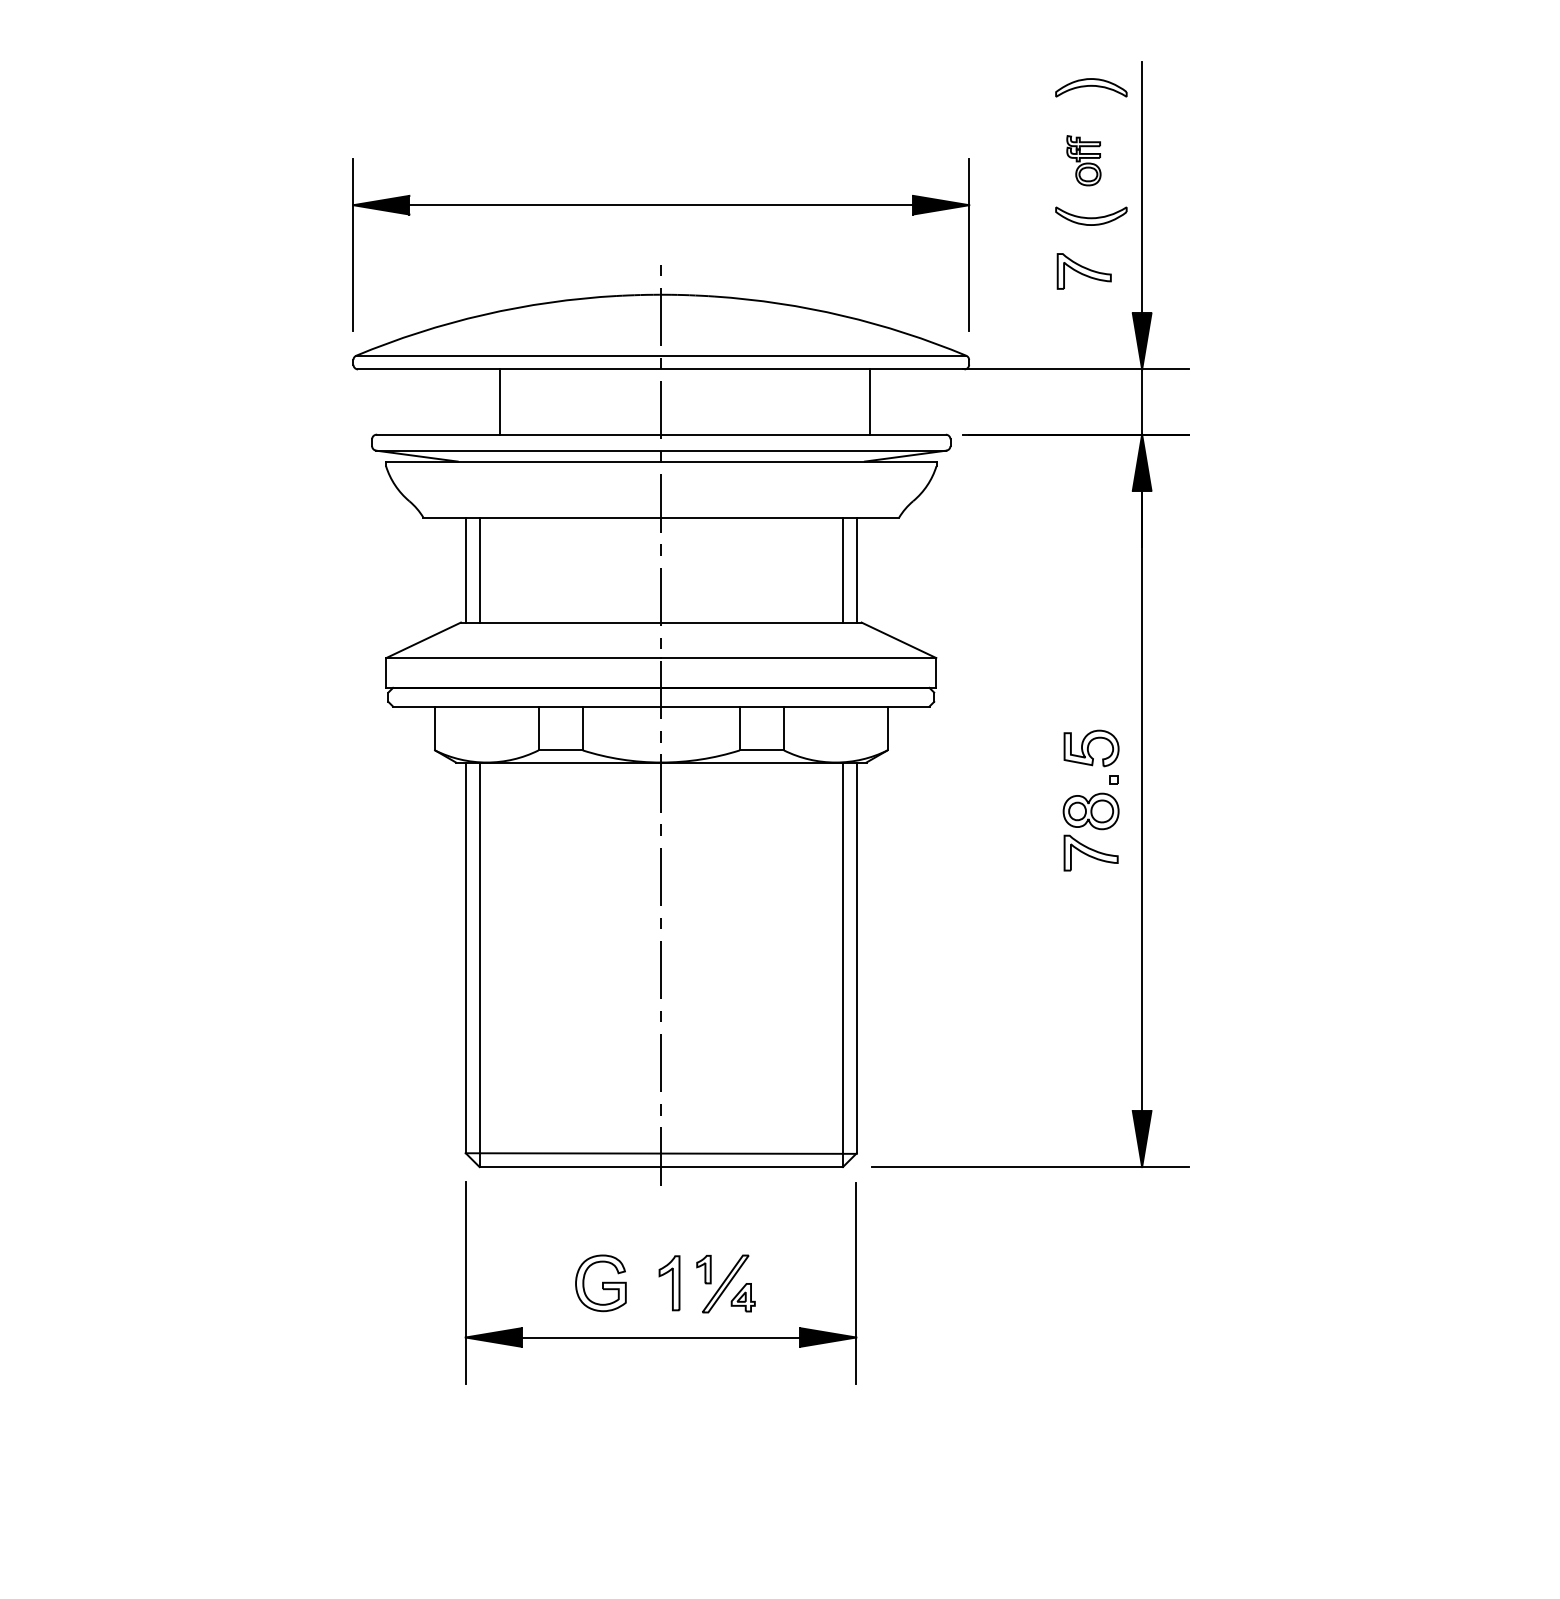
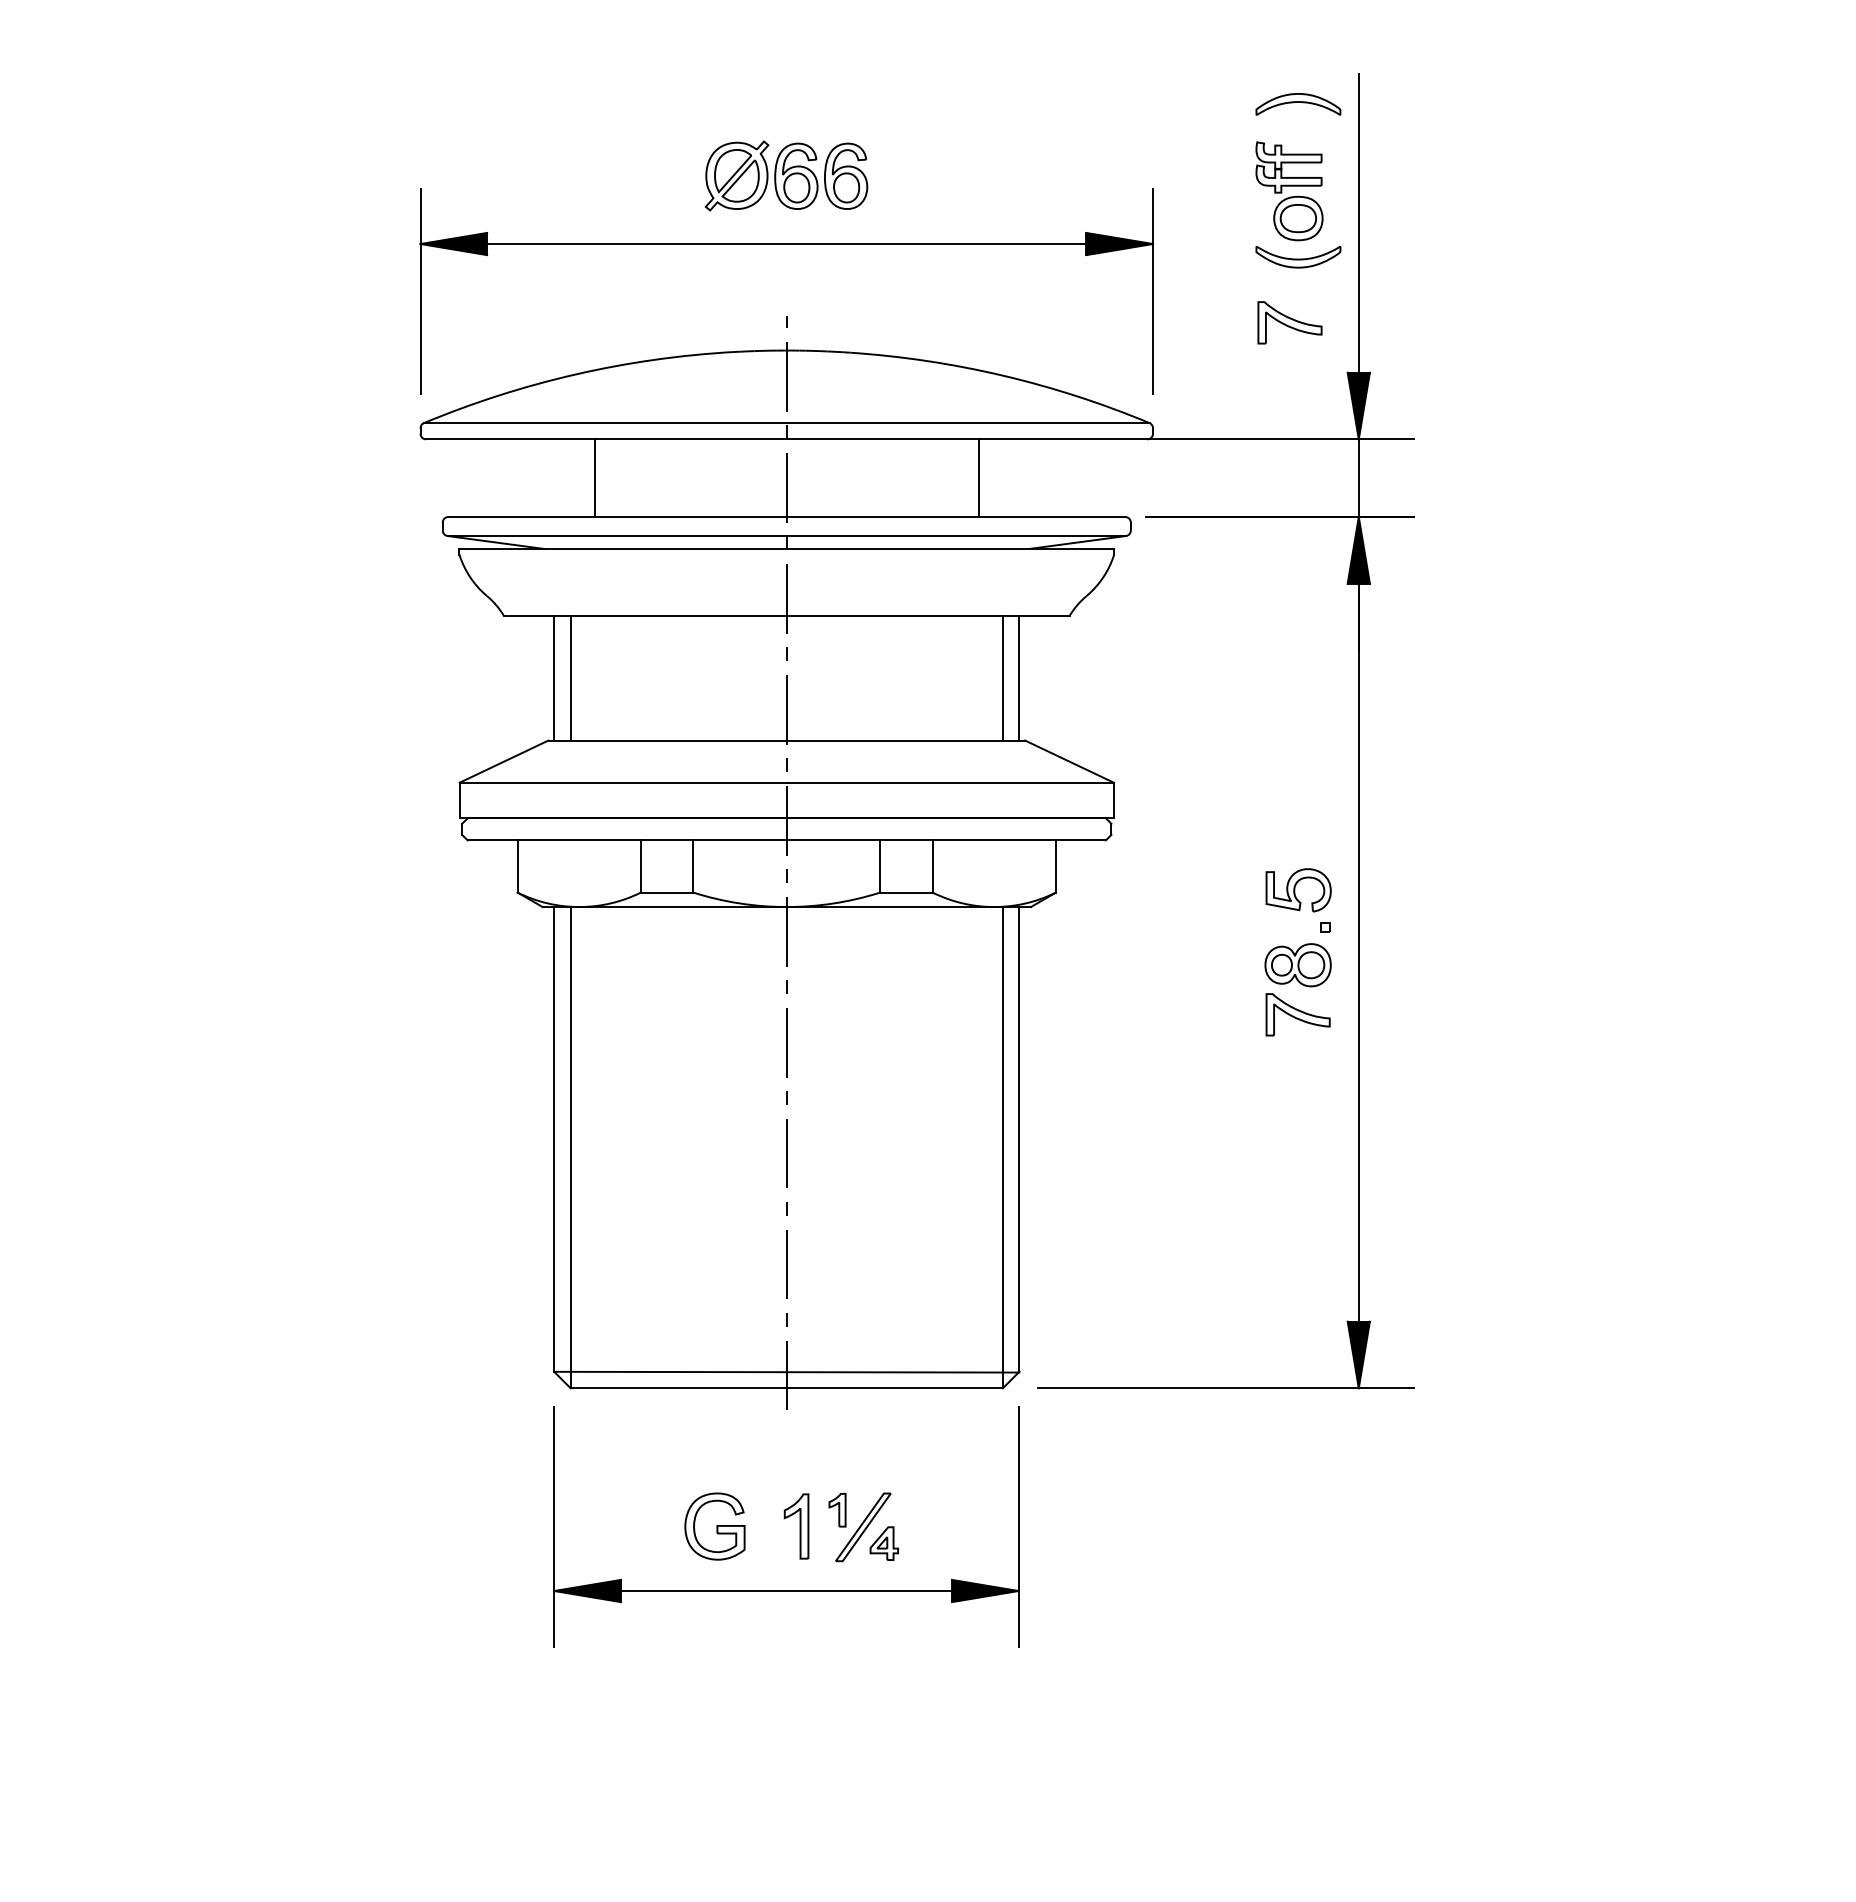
part: (660, 147) -> (785, 175), added
part: (1083, 160) -> (1289, 190), size x1.67
line: (869, 401) -> (978, 477), moved

